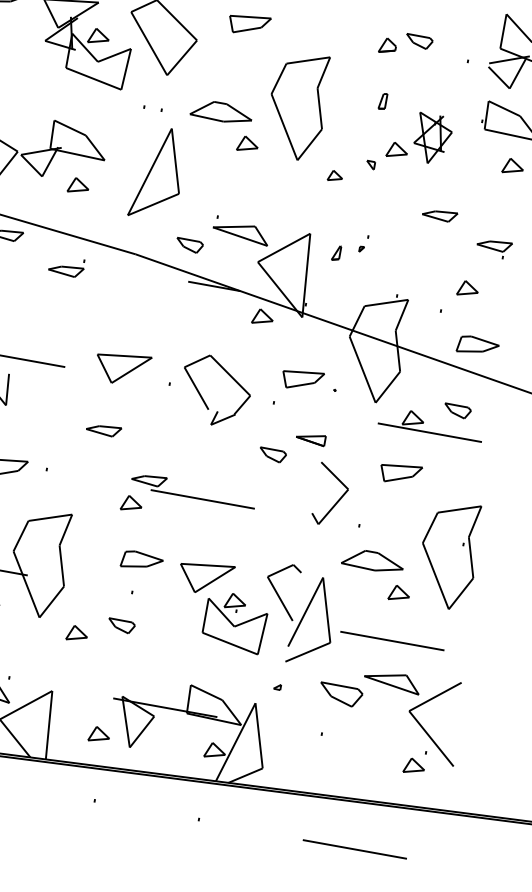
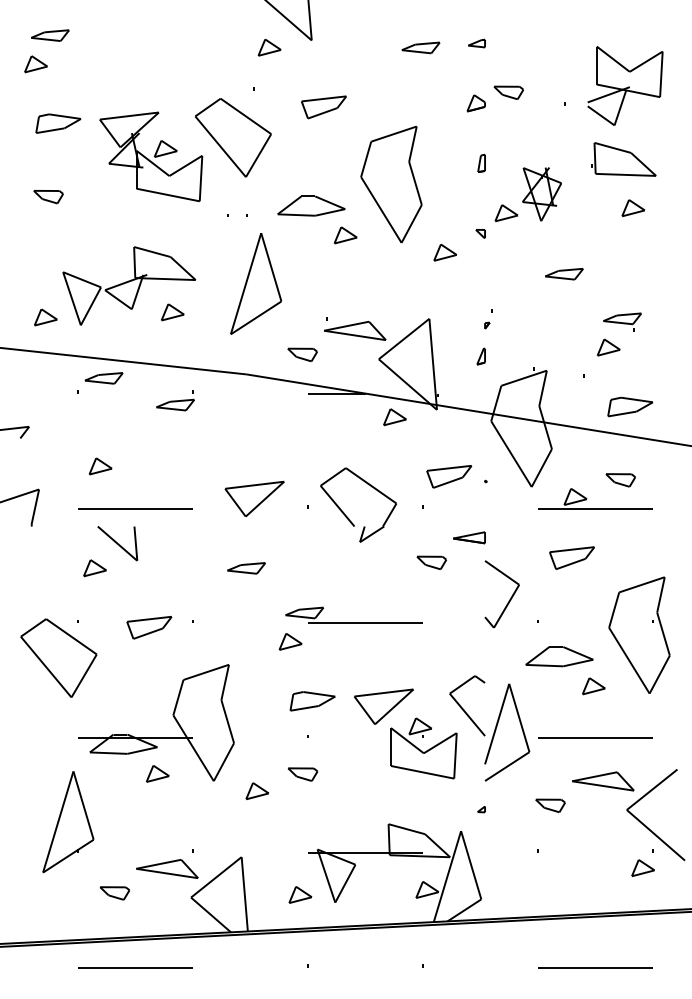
part: (334, 176) -> (444, 252), size x1.43
part: (494, 247) -> (622, 321), moved
part: (335, 252) -> (480, 356), moved
part: (340, 694) -> (550, 805), size x0.62

